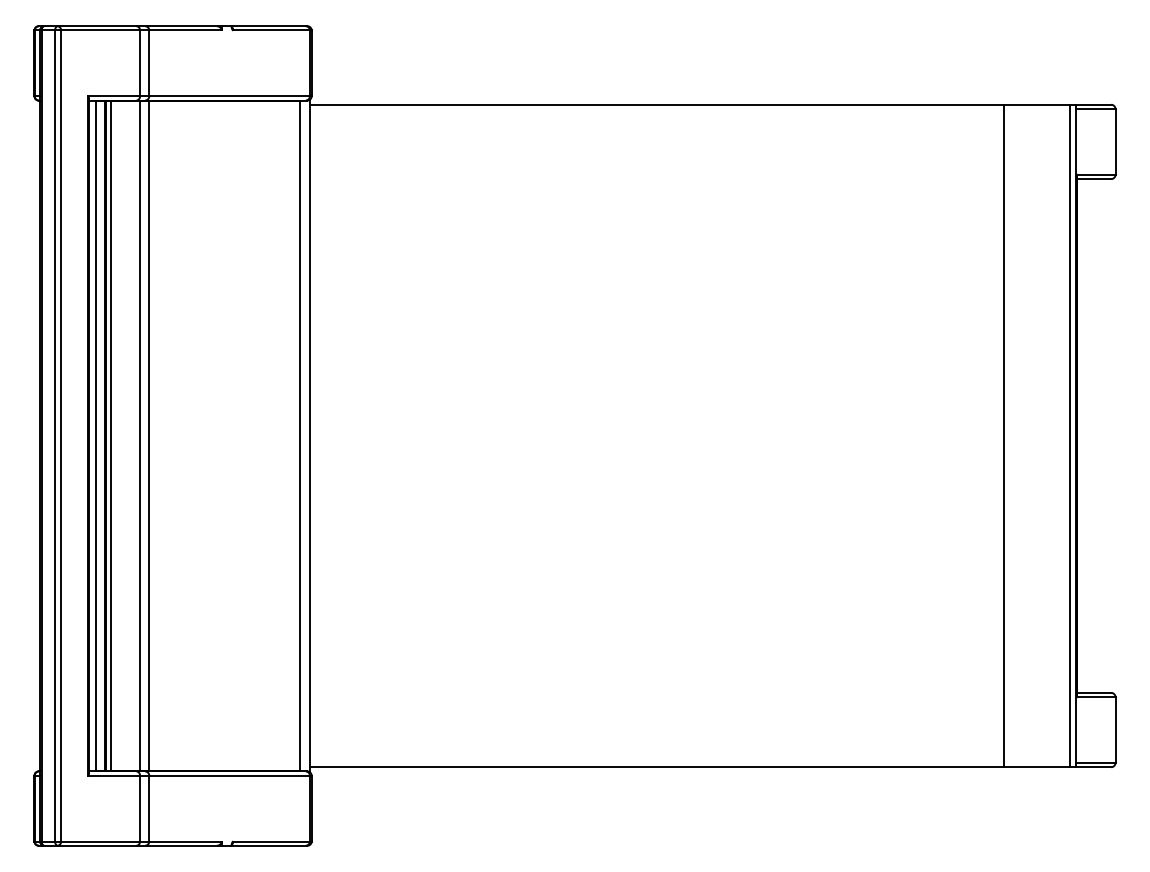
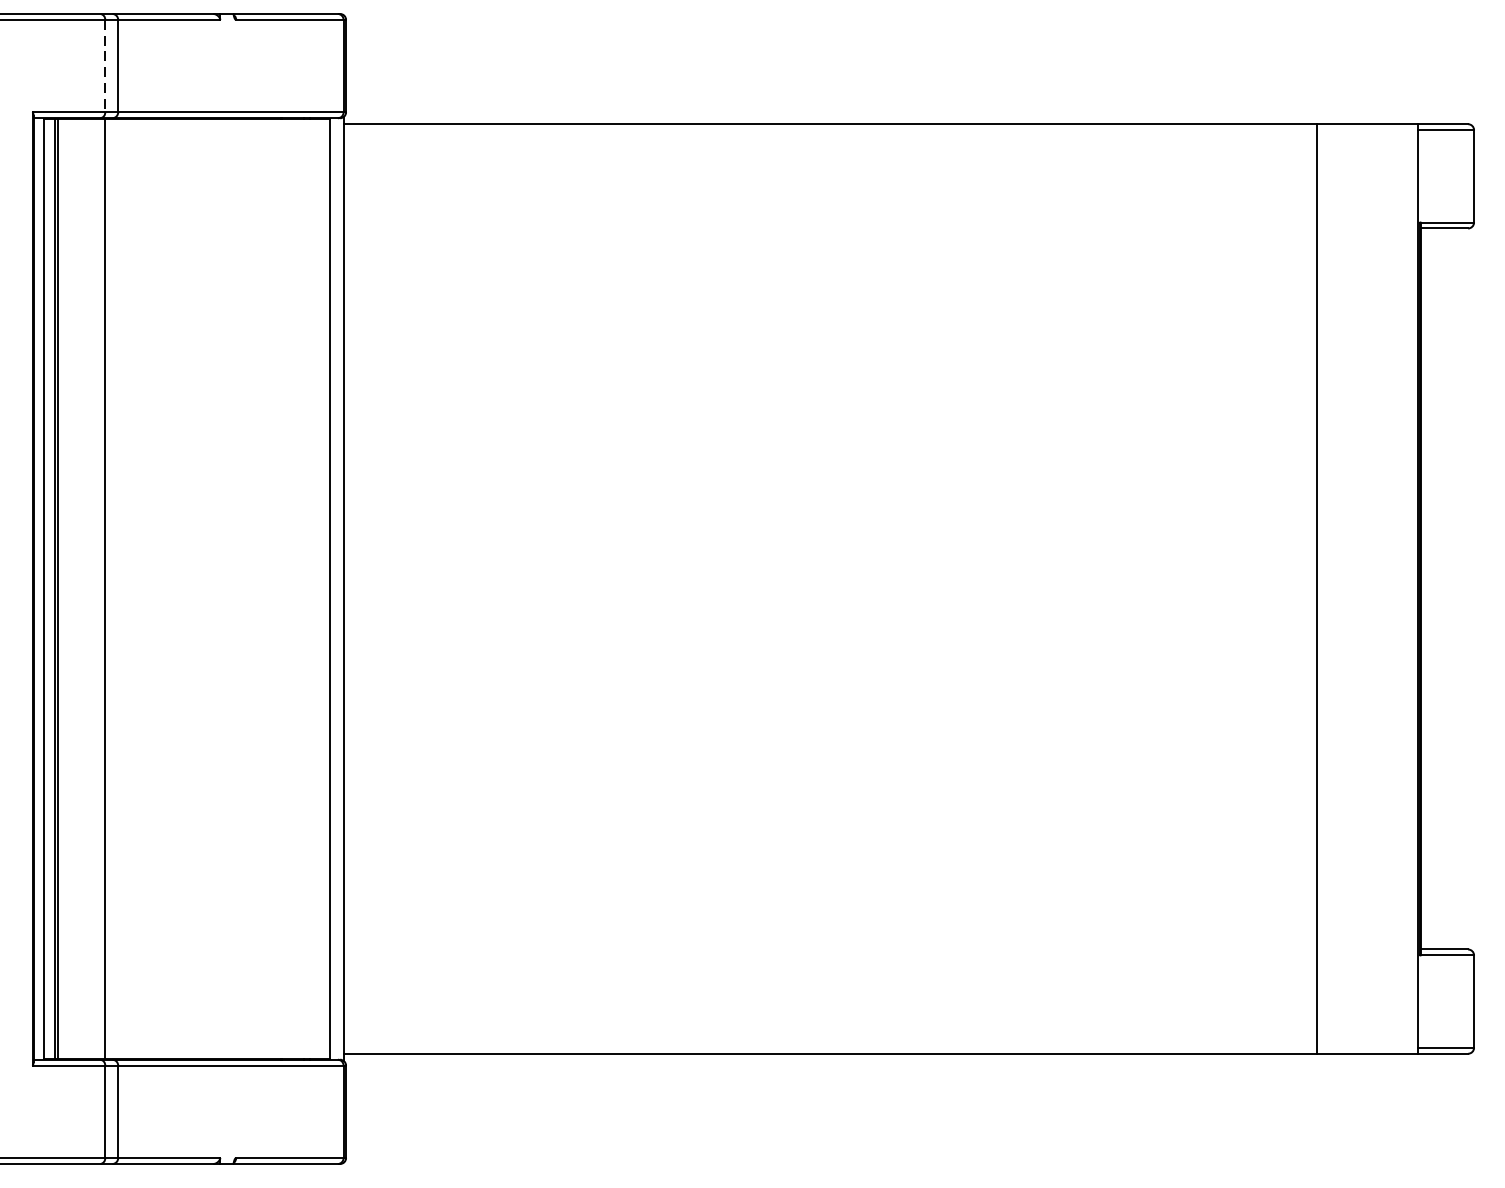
line: (140, 63) -> (105, 66), solid -> dashed
line: (111, 435) -> (65, 588), removed
line: (148, 435) -> (117, 588), removed
line: (1069, 435) -> (1409, 588), removed

